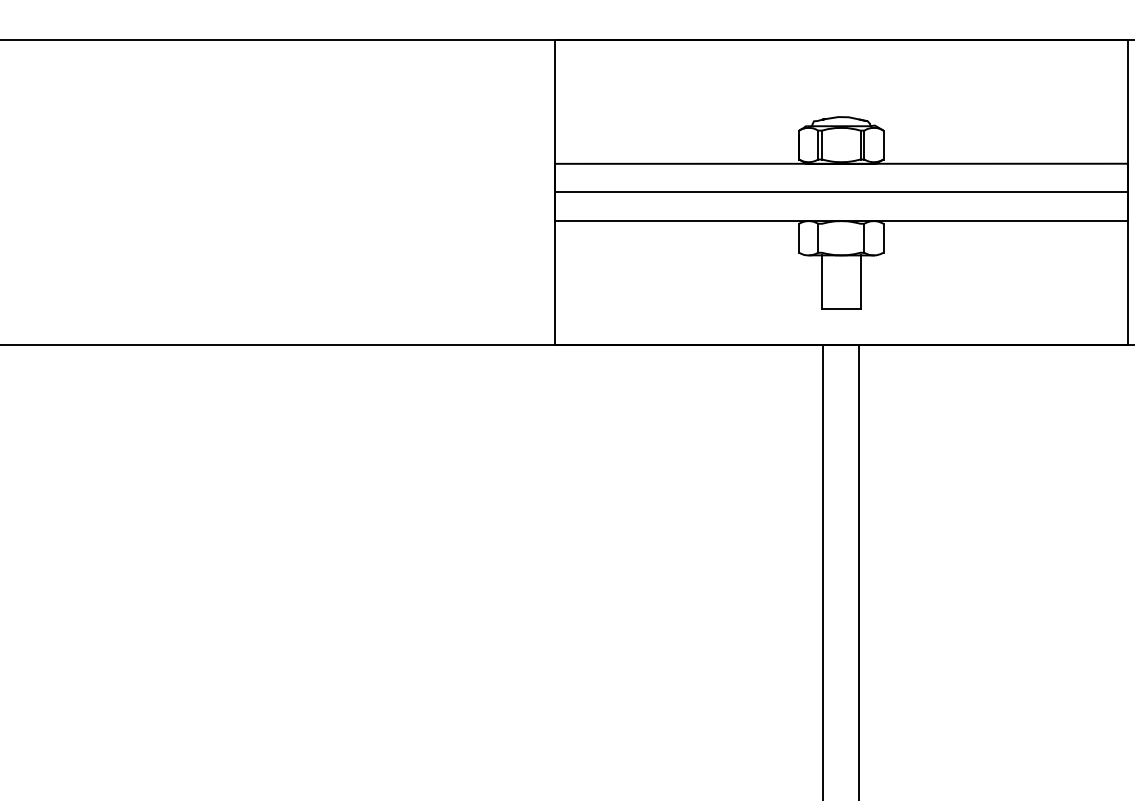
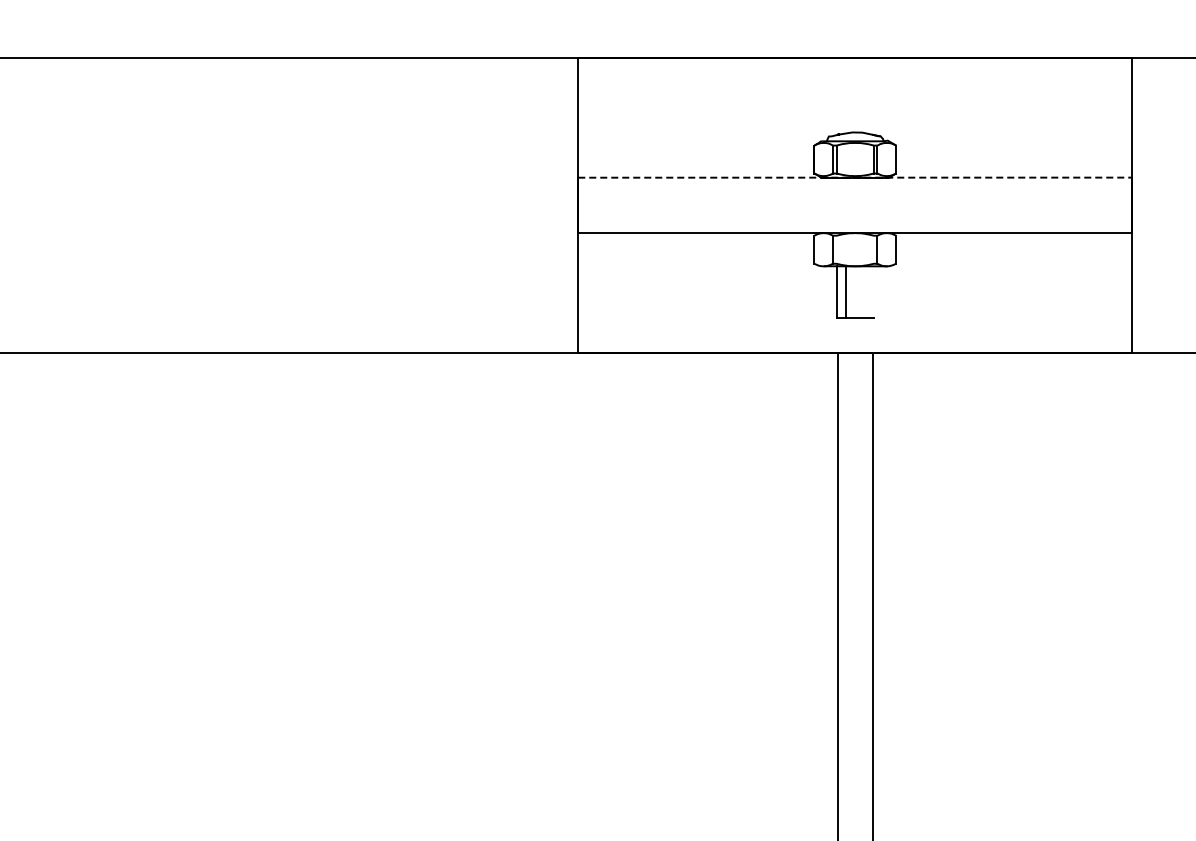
line: (841, 163) -> (855, 177), solid -> dashed
line: (841, 192) -> (855, 205), removed
line: (860, 282) -> (845, 292), moved

